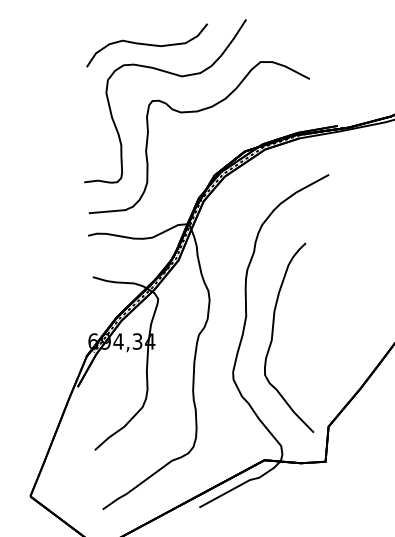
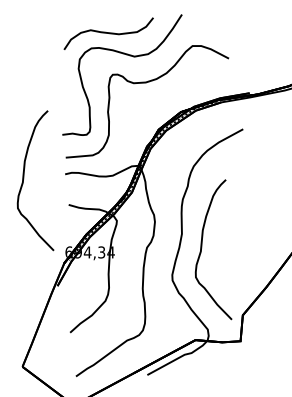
curve: (33, 241) -> (24, 178), added

